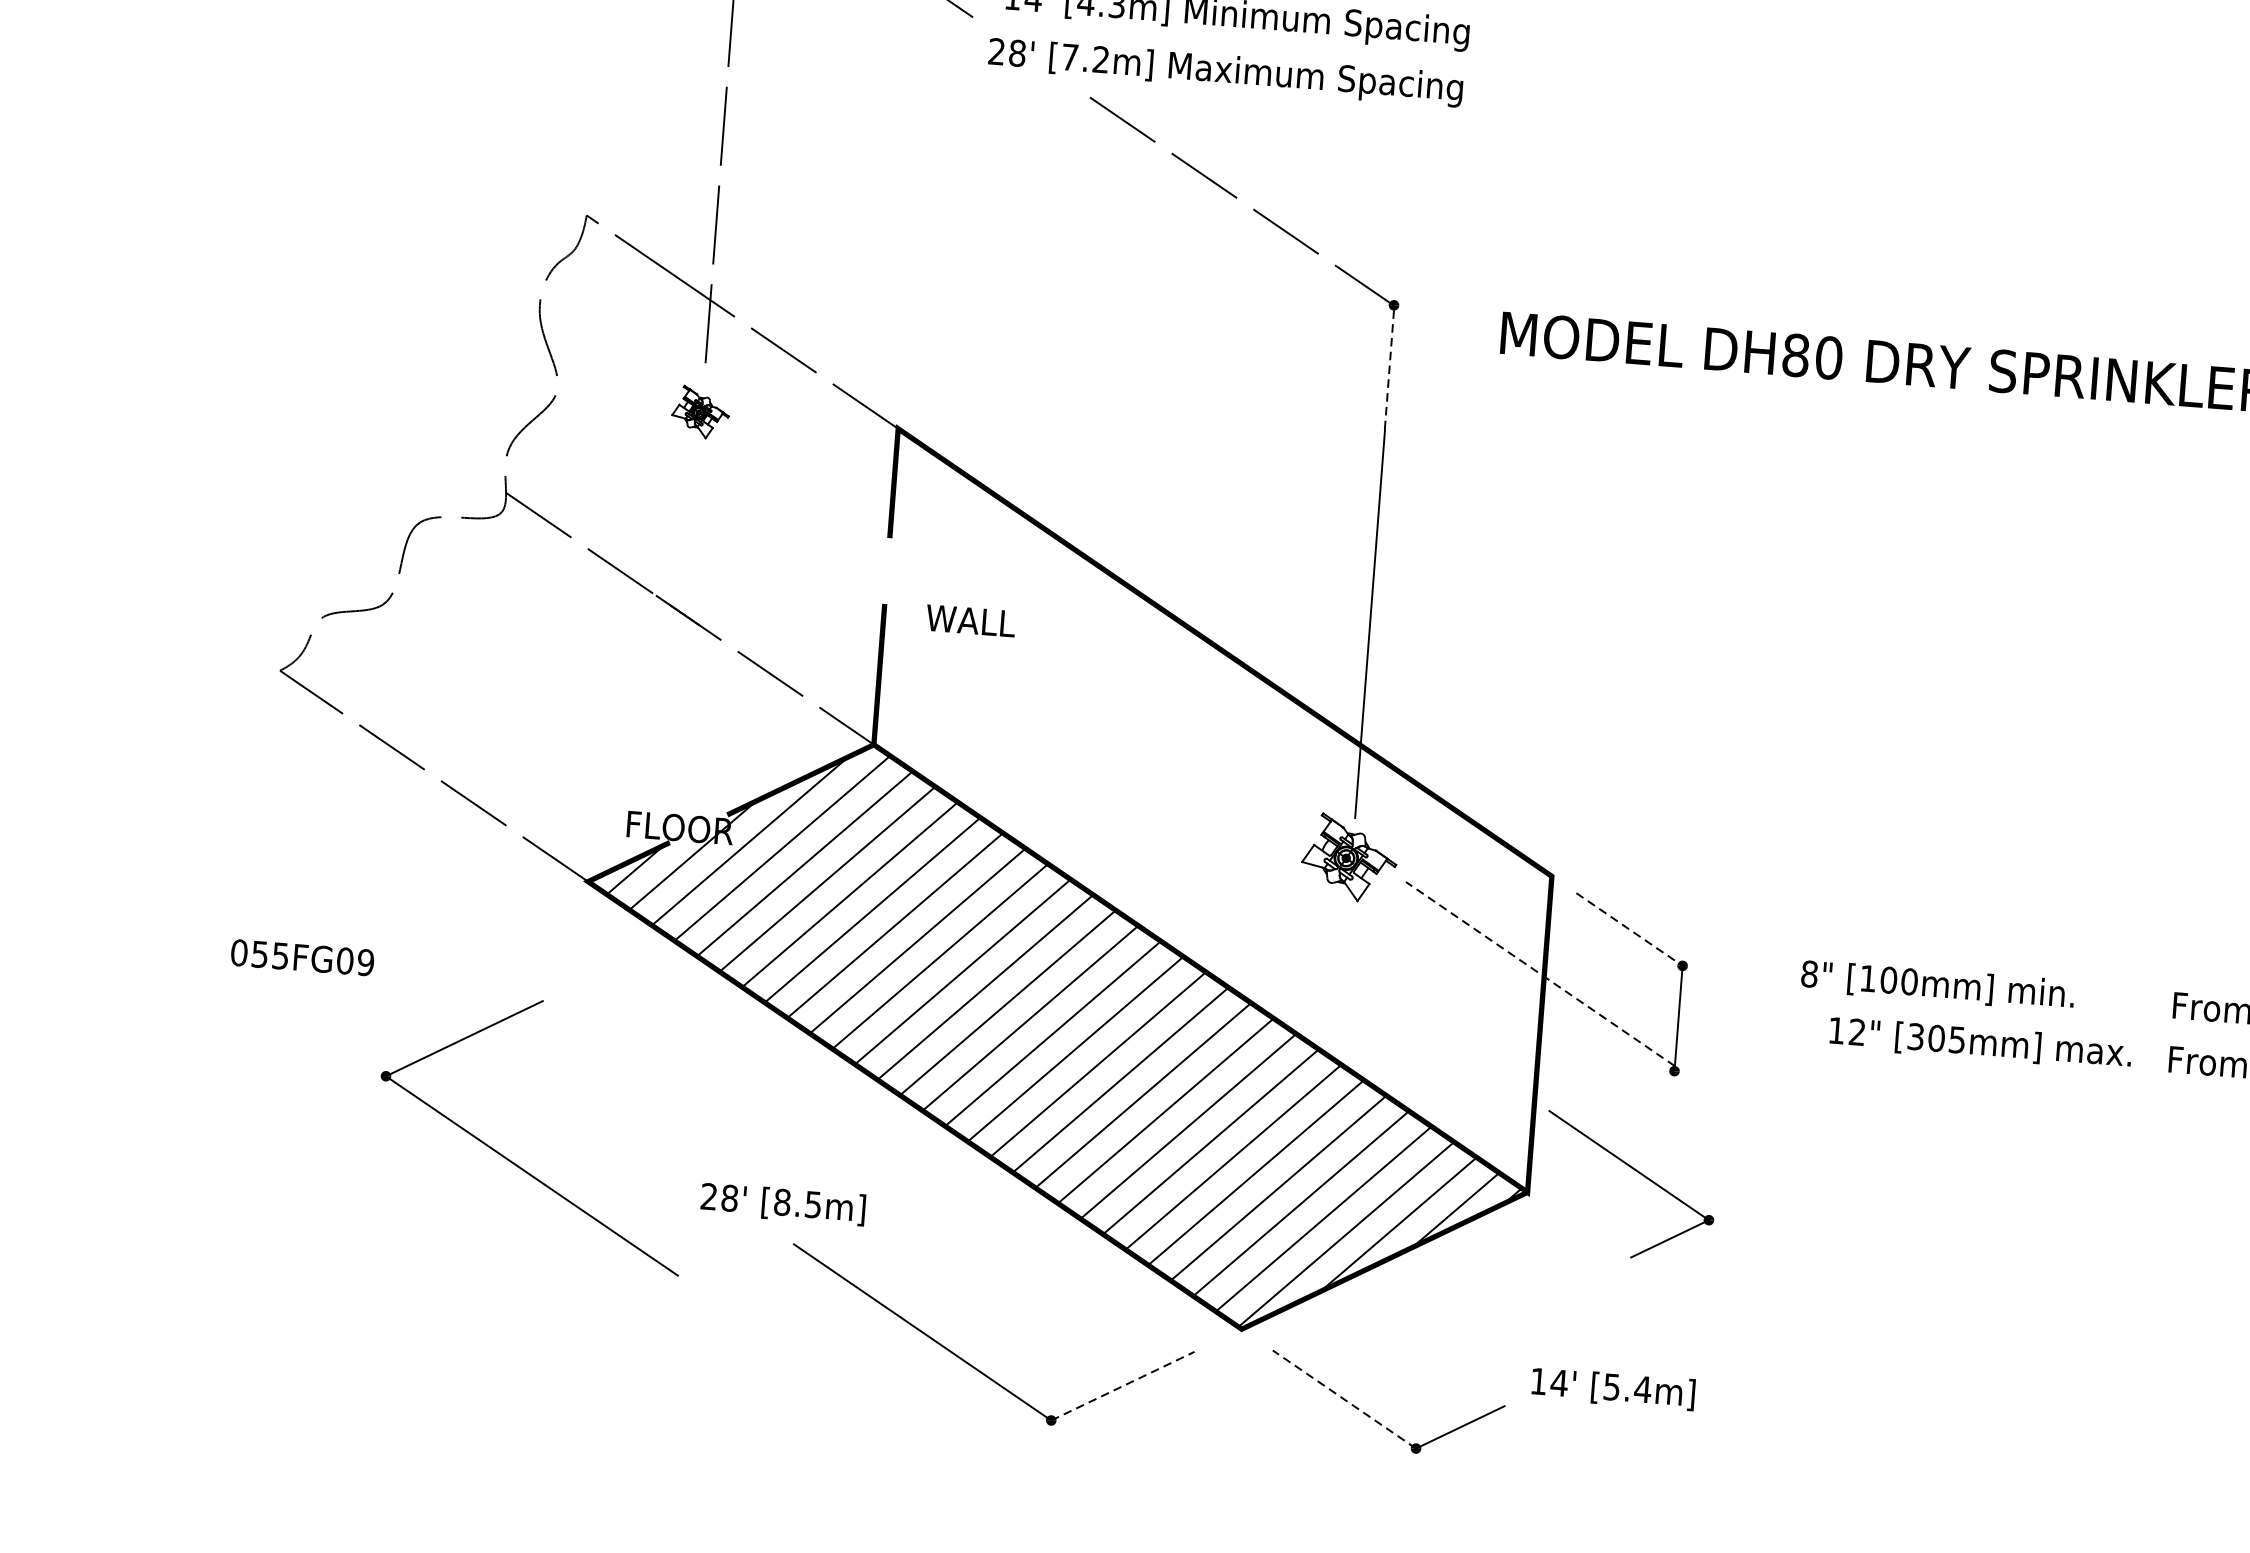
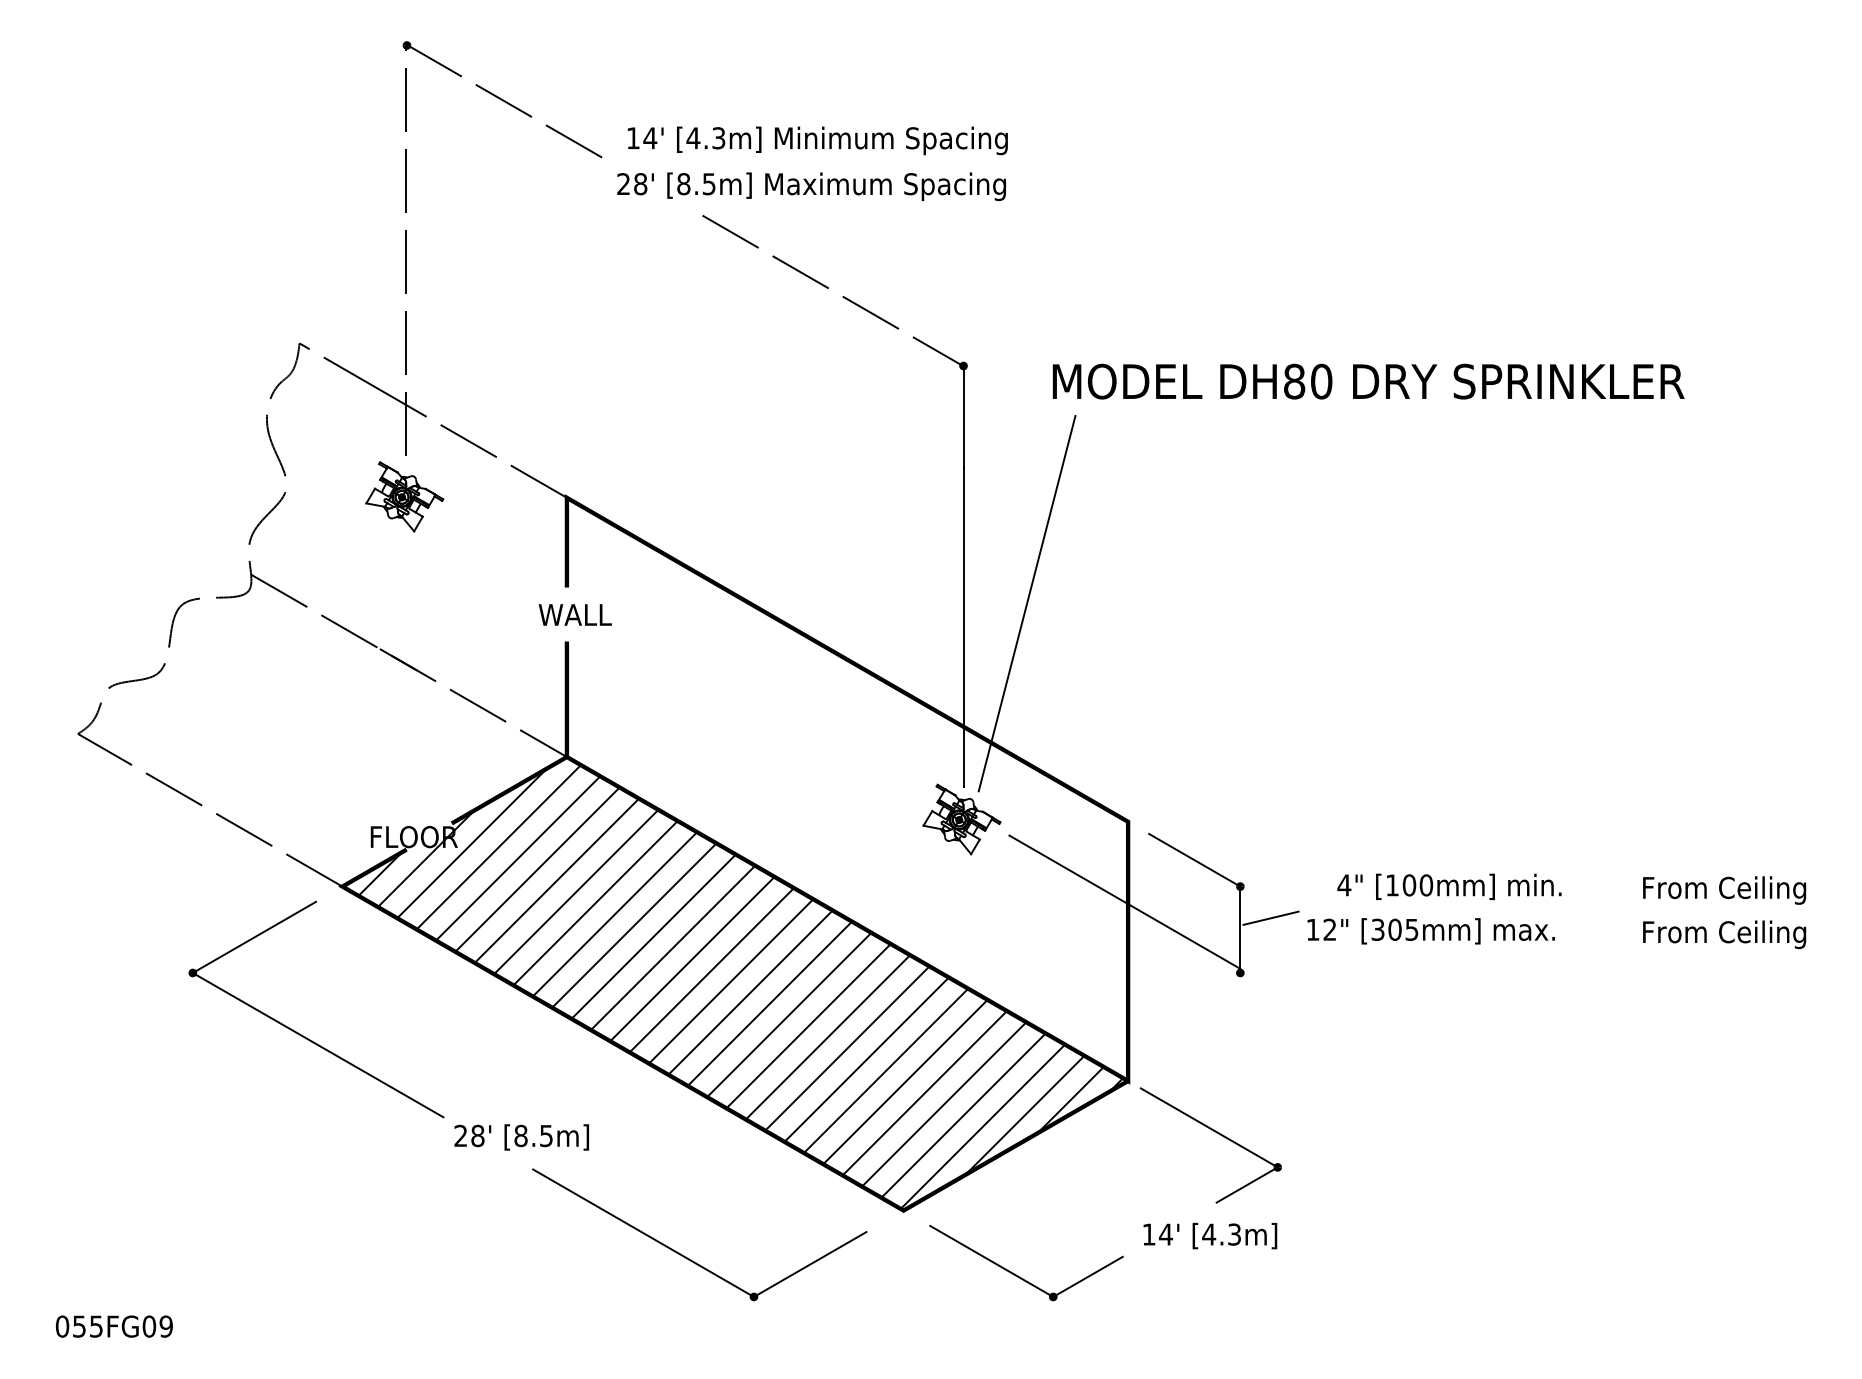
text: (1085, 58) -> (696, 184), [7.2m] -> [8.5m]
line: (1389, 368) -> (963, 417), dashed -> solid
part: (700, 411) -> (404, 496), size x1.67
line: (1448, 600) -> (1026, 603), added
text: (970, 620) -> (574, 614), moved
line: (1629, 929) -> (1194, 860), dashed -> solid
text: (301, 957) -> (113, 1326), moved
line: (1540, 973) -> (1124, 901), dashed -> solid
text: (1809, 974) -> (1344, 885), 8" -> 4"
line: (1716, 1006) -> (1270, 917), added
text: (1979, 1043) -> (1430, 931), moved
part: (511, 1160) -> (300, 1033), moved
part: (1637, 1173) -> (1216, 1133), moved
line: (1123, 1386) -> (810, 1264), dashed -> solid
text: (1627, 1388) -> (1221, 1234), [5.4m] -> [4.3m]
line: (1344, 1399) -> (991, 1261), dashed -> solid

